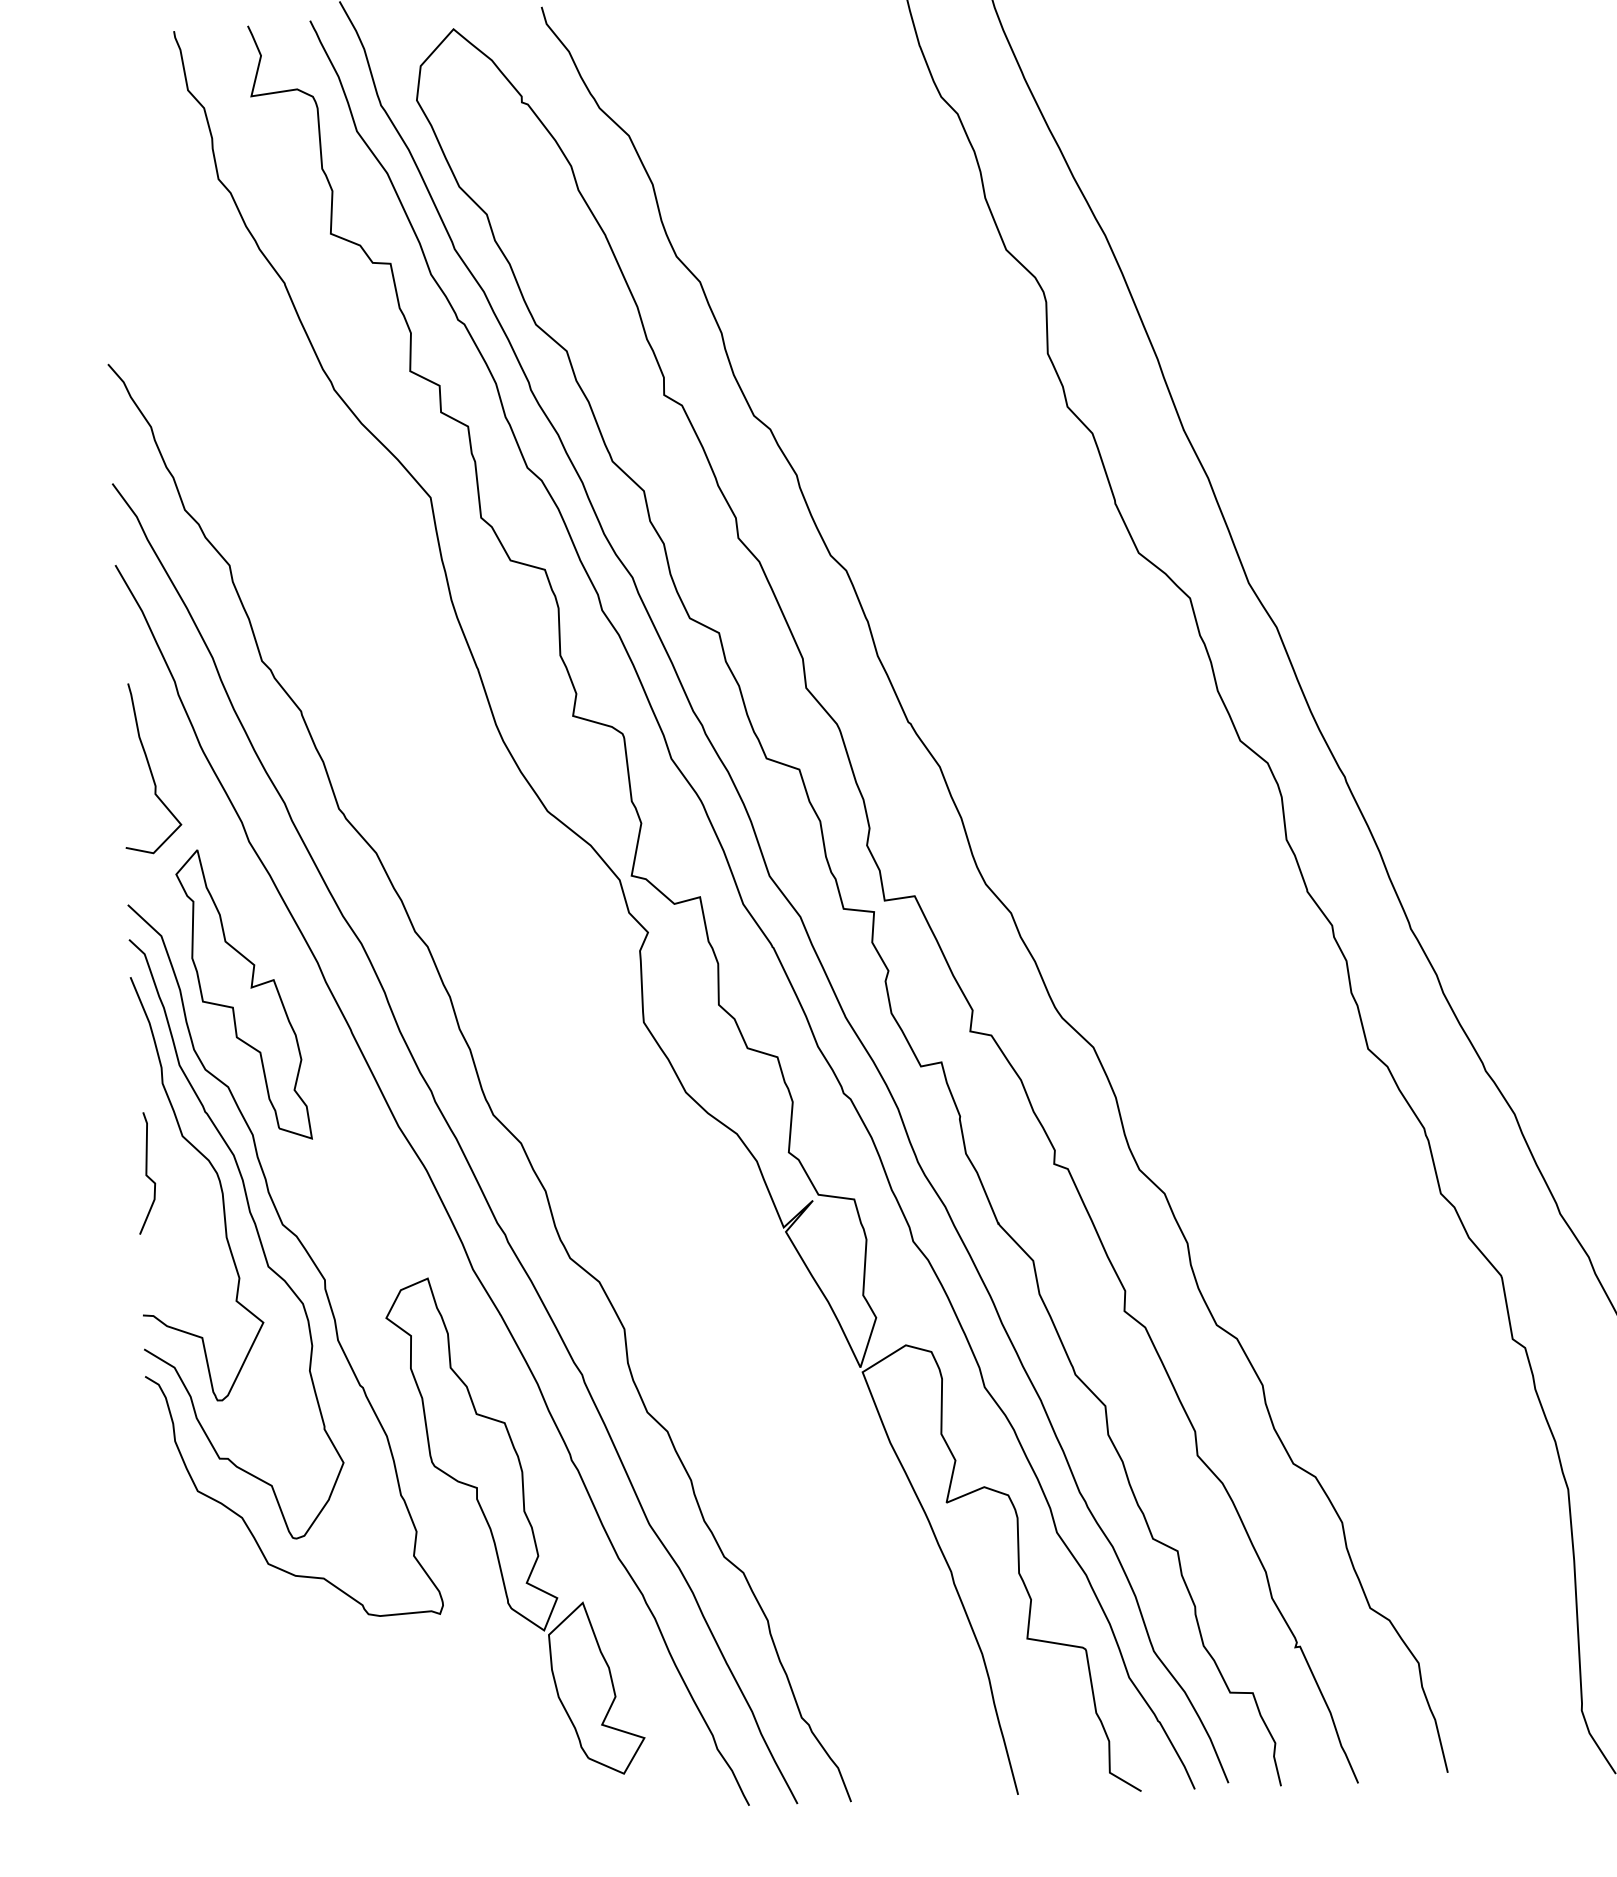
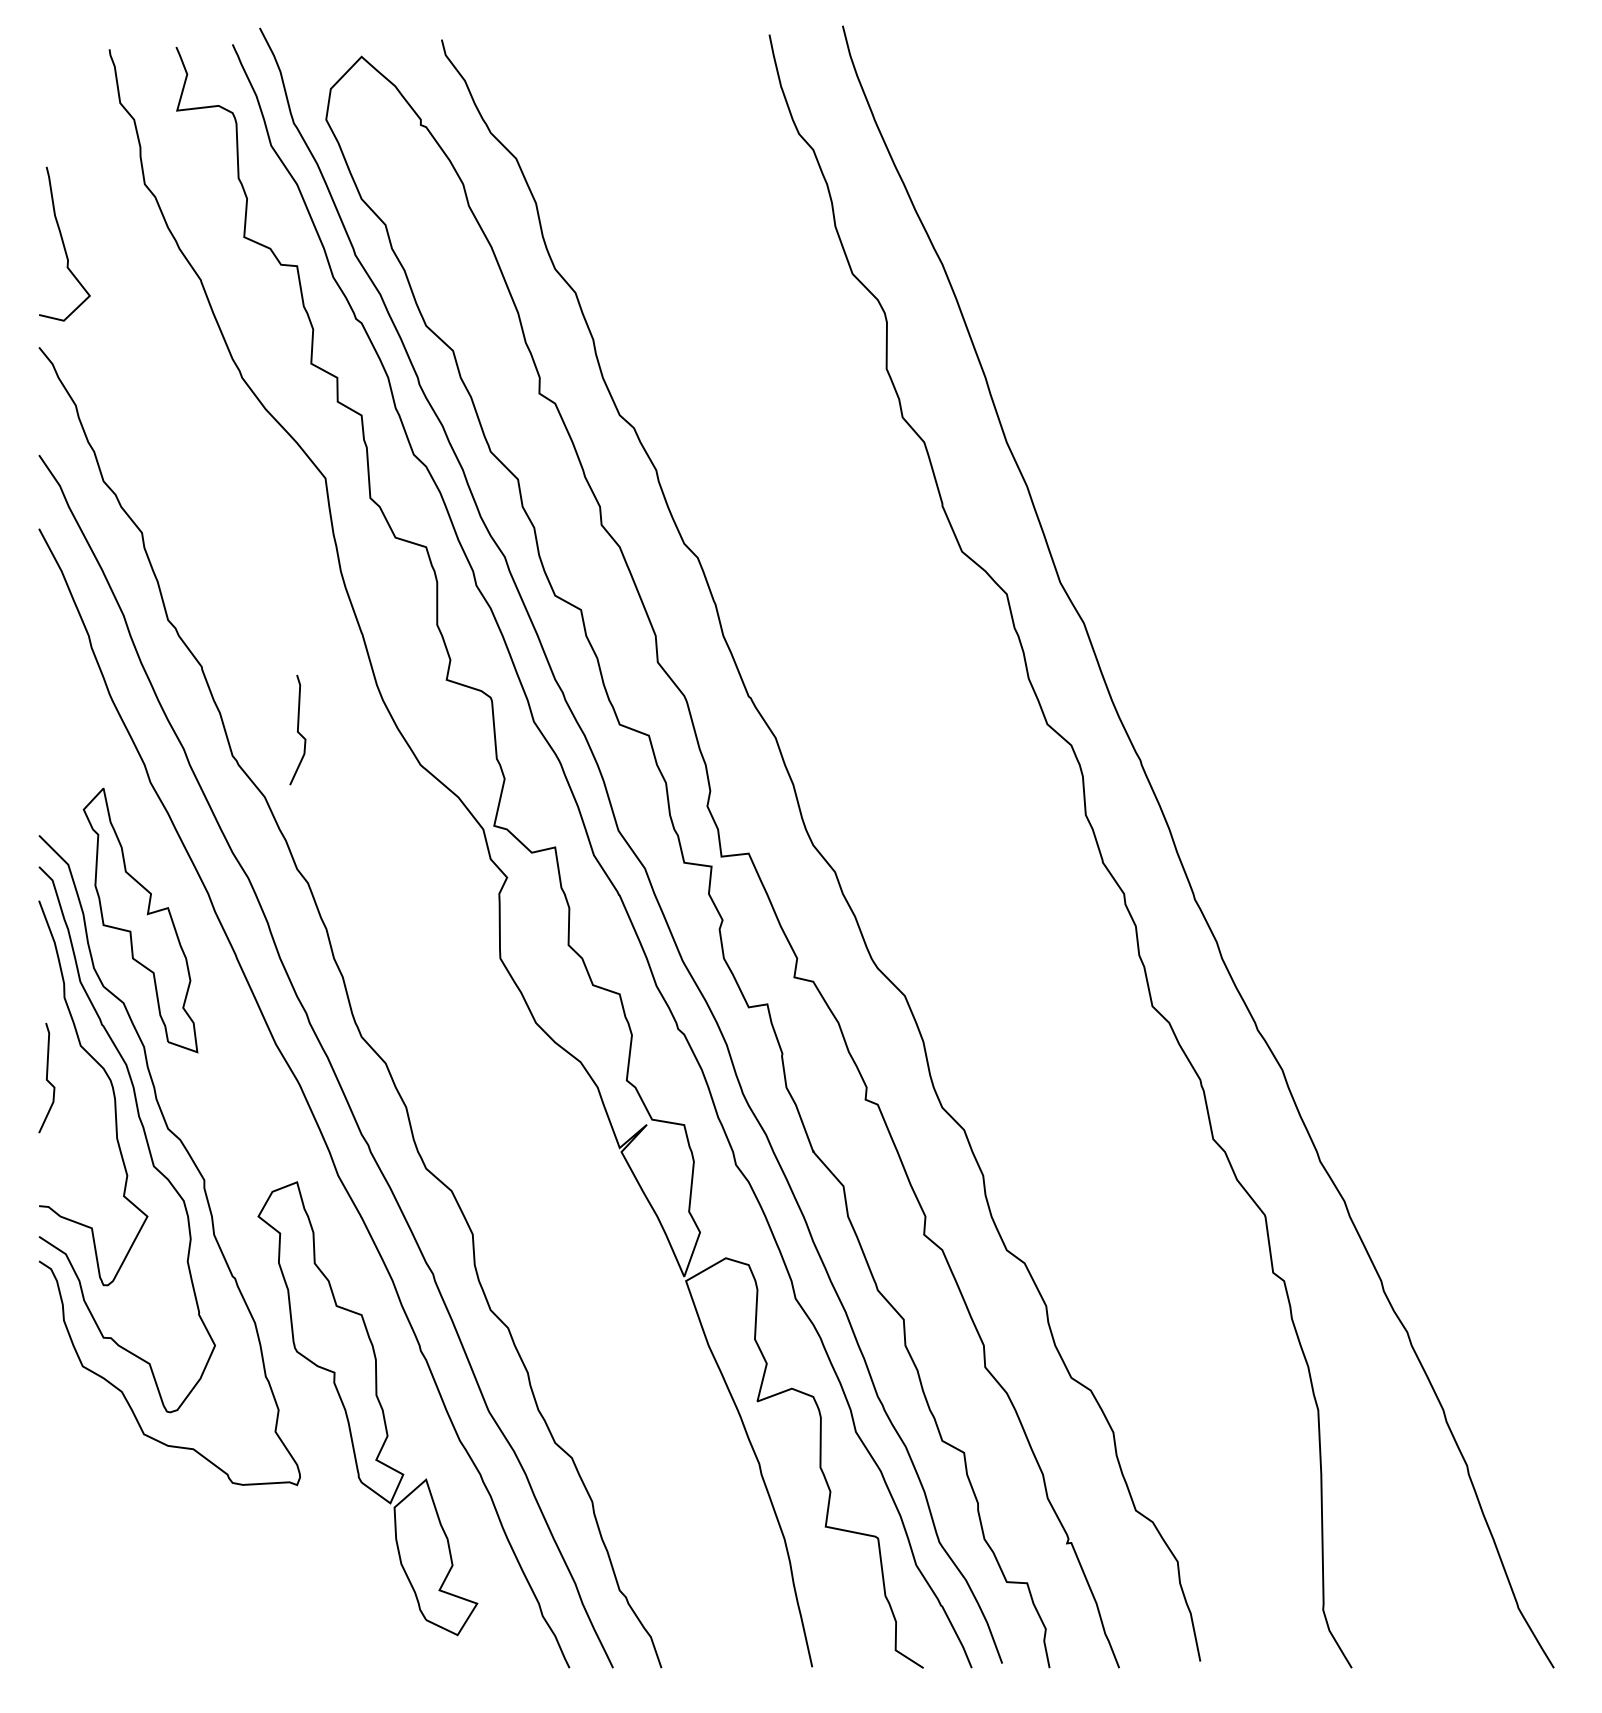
curve: (151, 767) -> (64, 243), moved
curve: (409, 777) -> (297, 729), added

